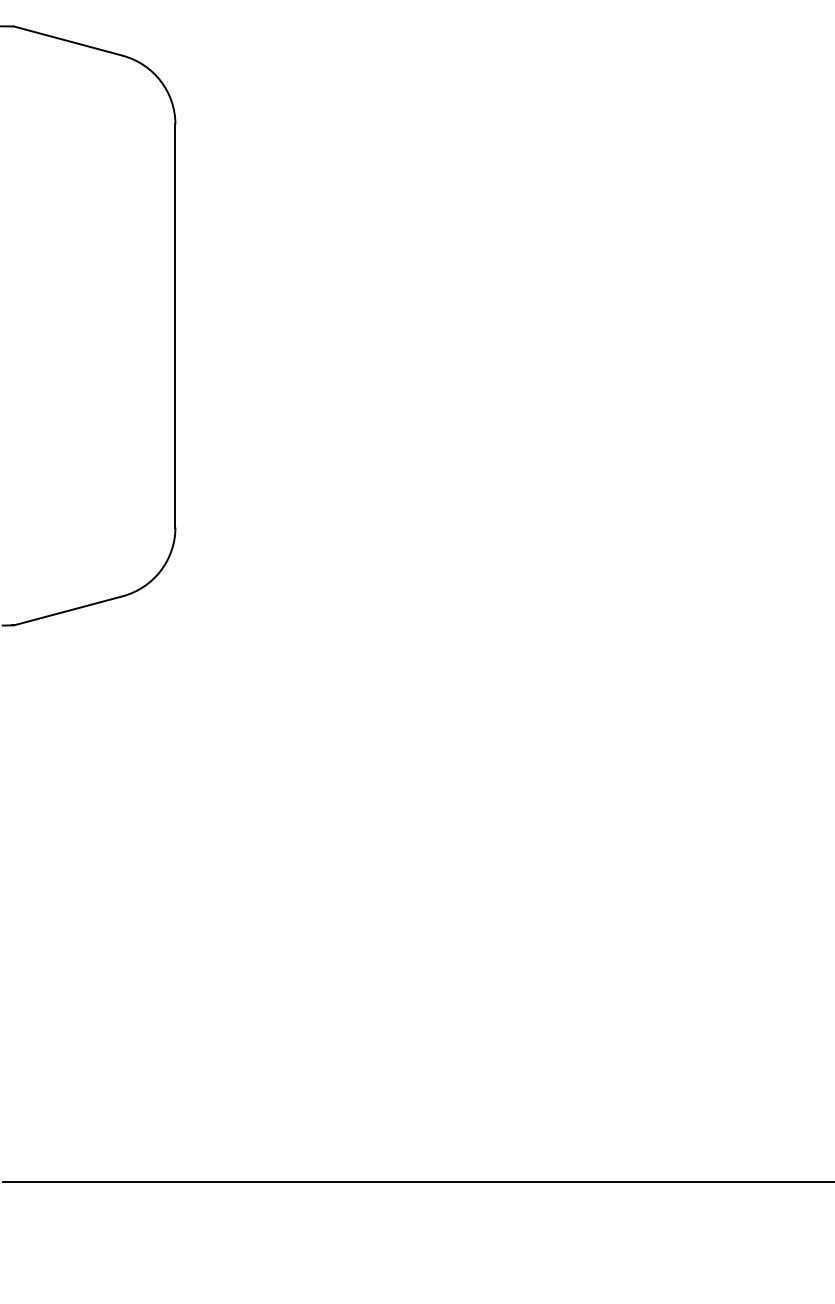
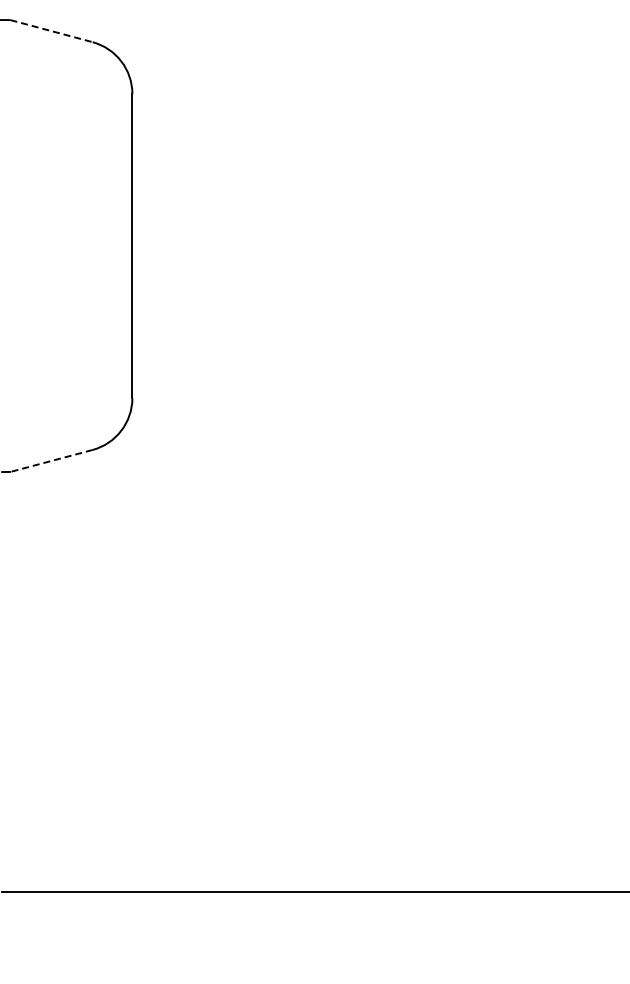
line: (68, 41) -> (51, 31), solid -> dashed
line: (68, 610) -> (51, 460), solid -> dashed

